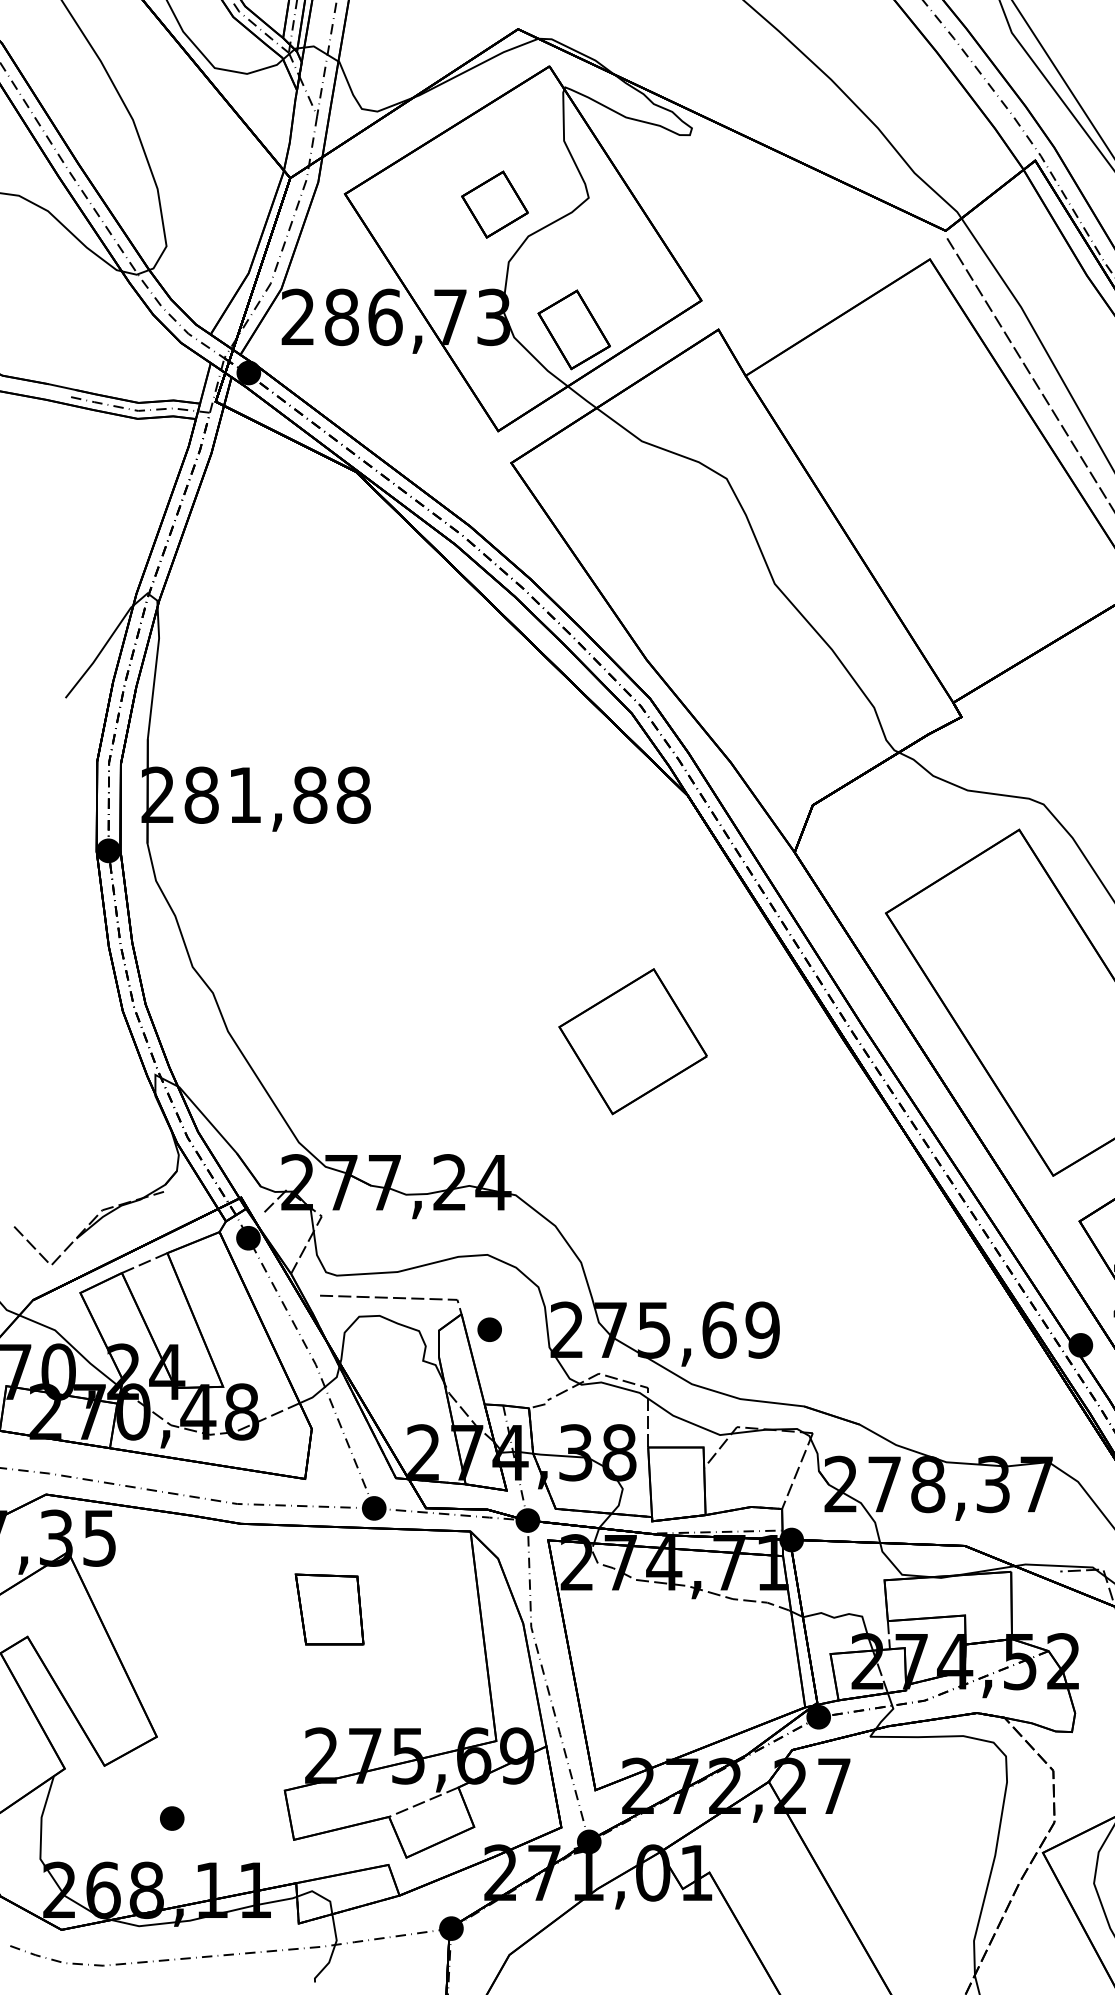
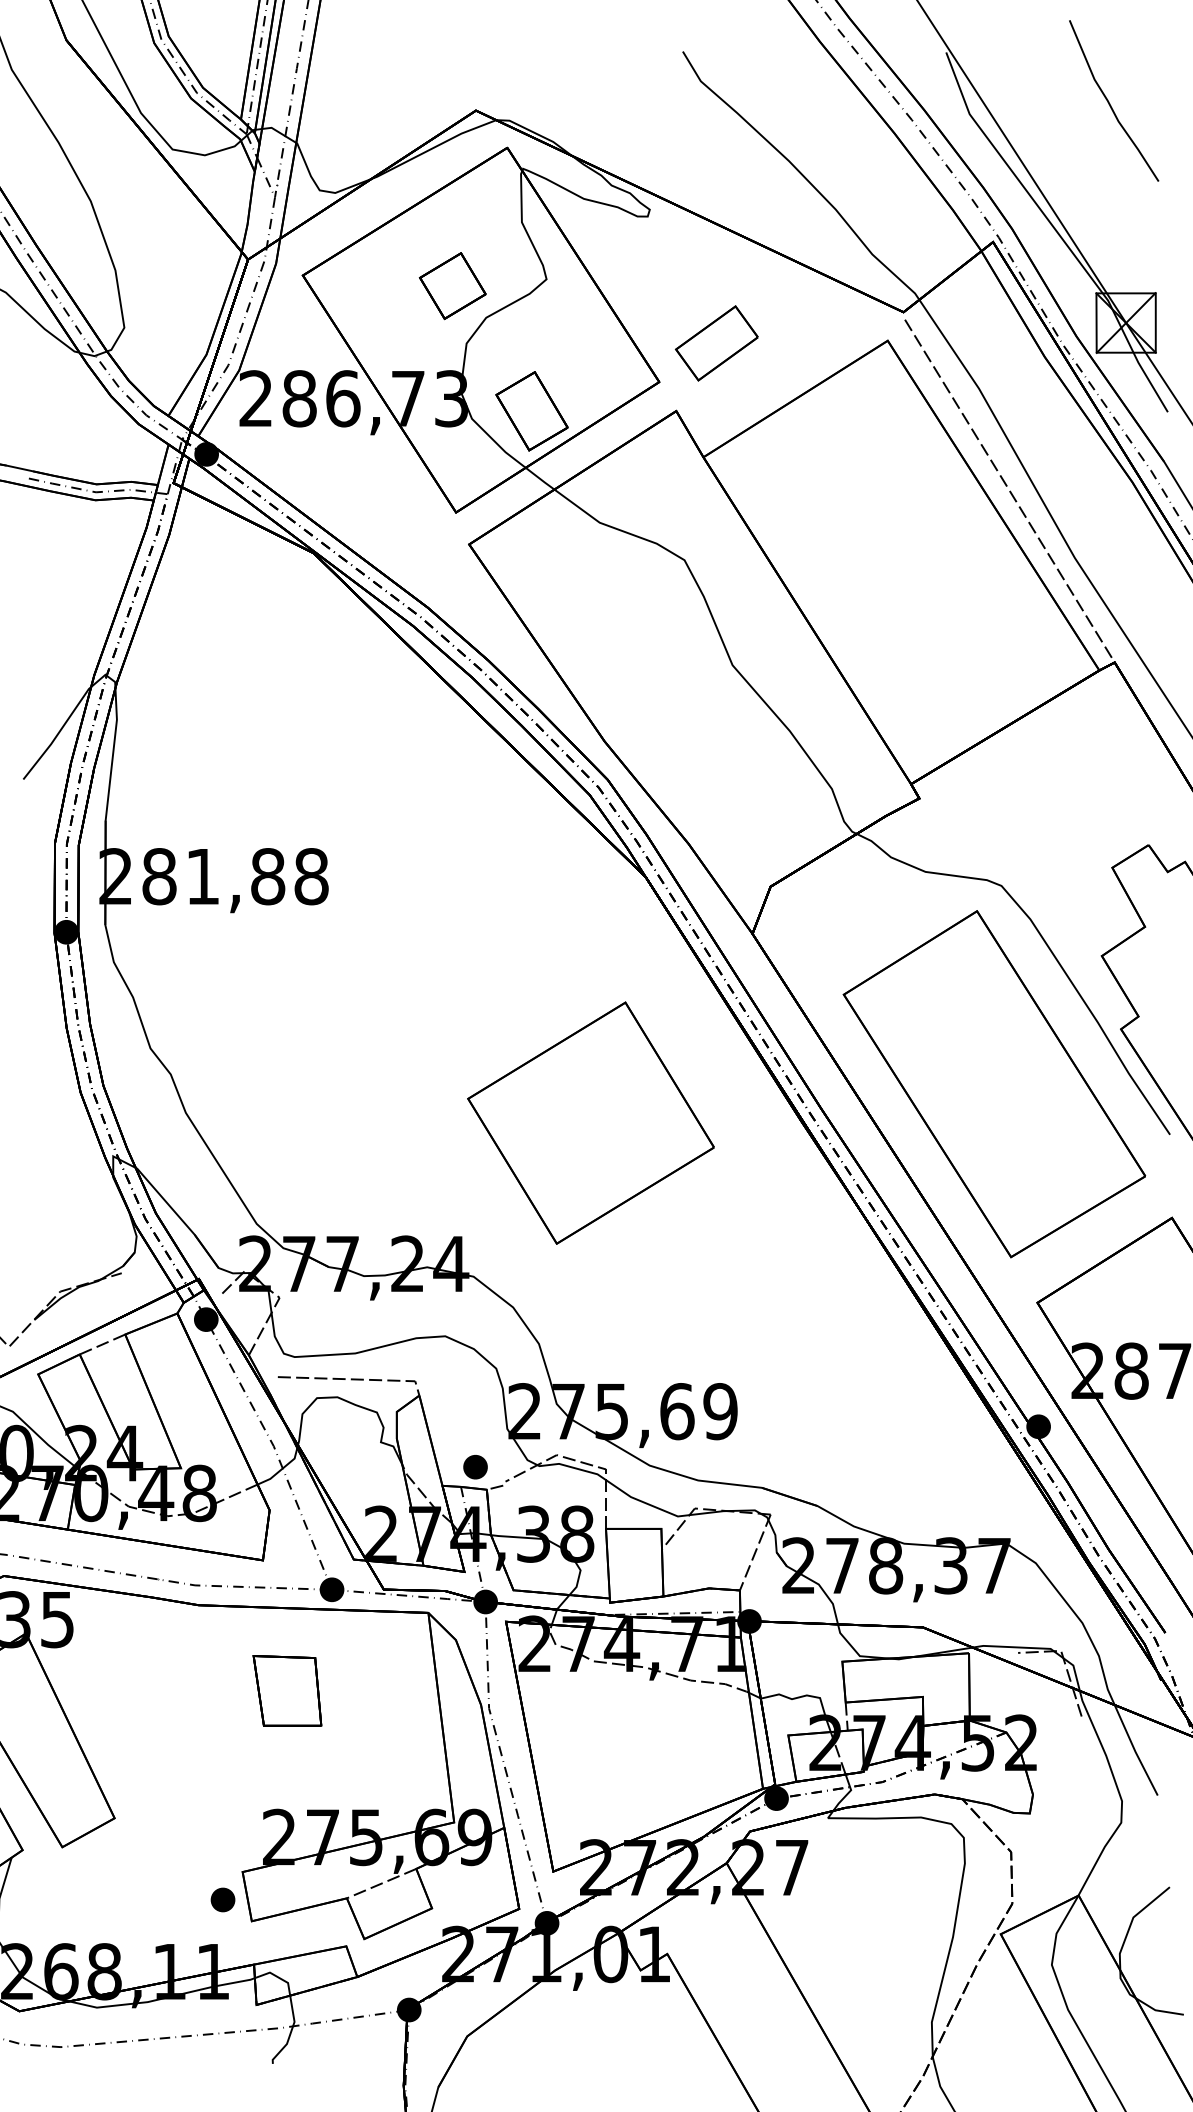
part: (758, 262) -> (716, 343), added
part: (632, 1041) -> (590, 1122), size x1.67
part: (489, 1330) -> (475, 1467), moved
part: (171, 1818) -> (222, 1899), moved

